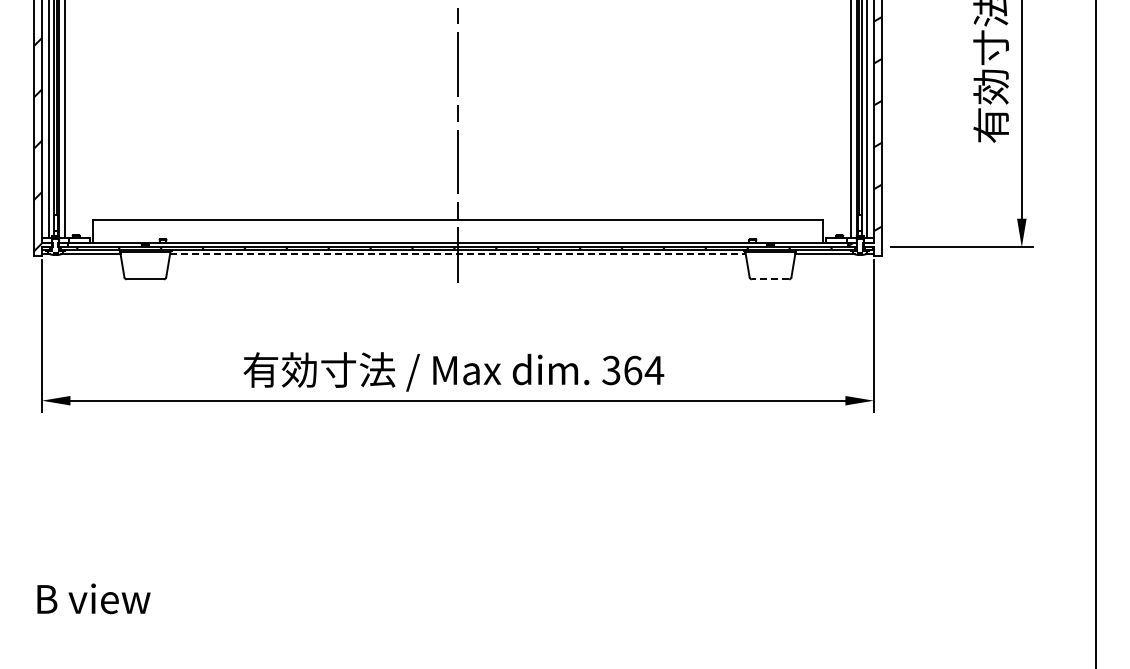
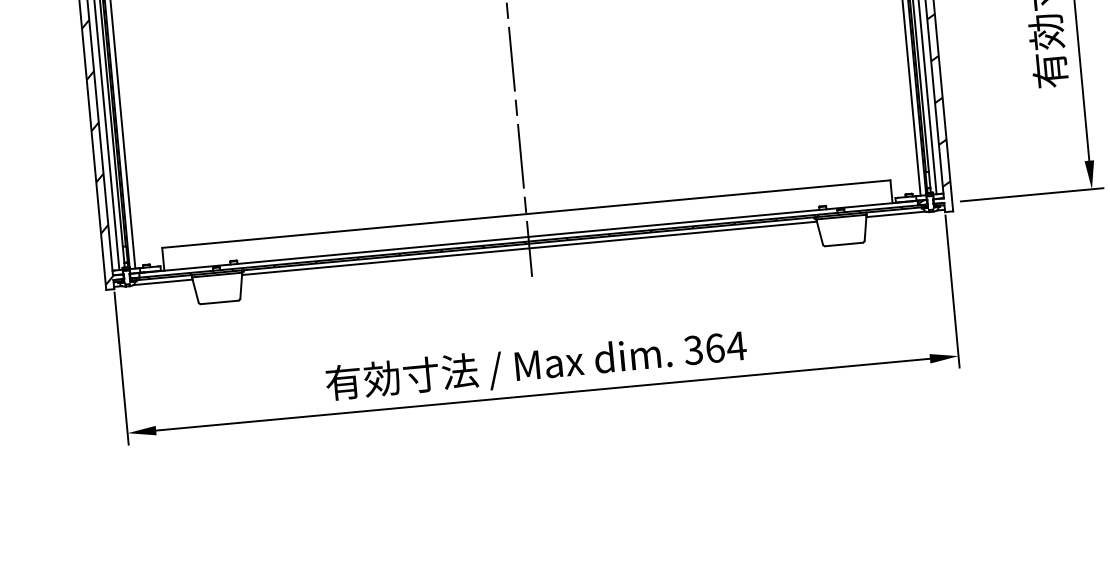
line: (457, 254) -> (529, 248), dashed -> solid
line: (770, 279) -> (843, 244), dashed -> solid

